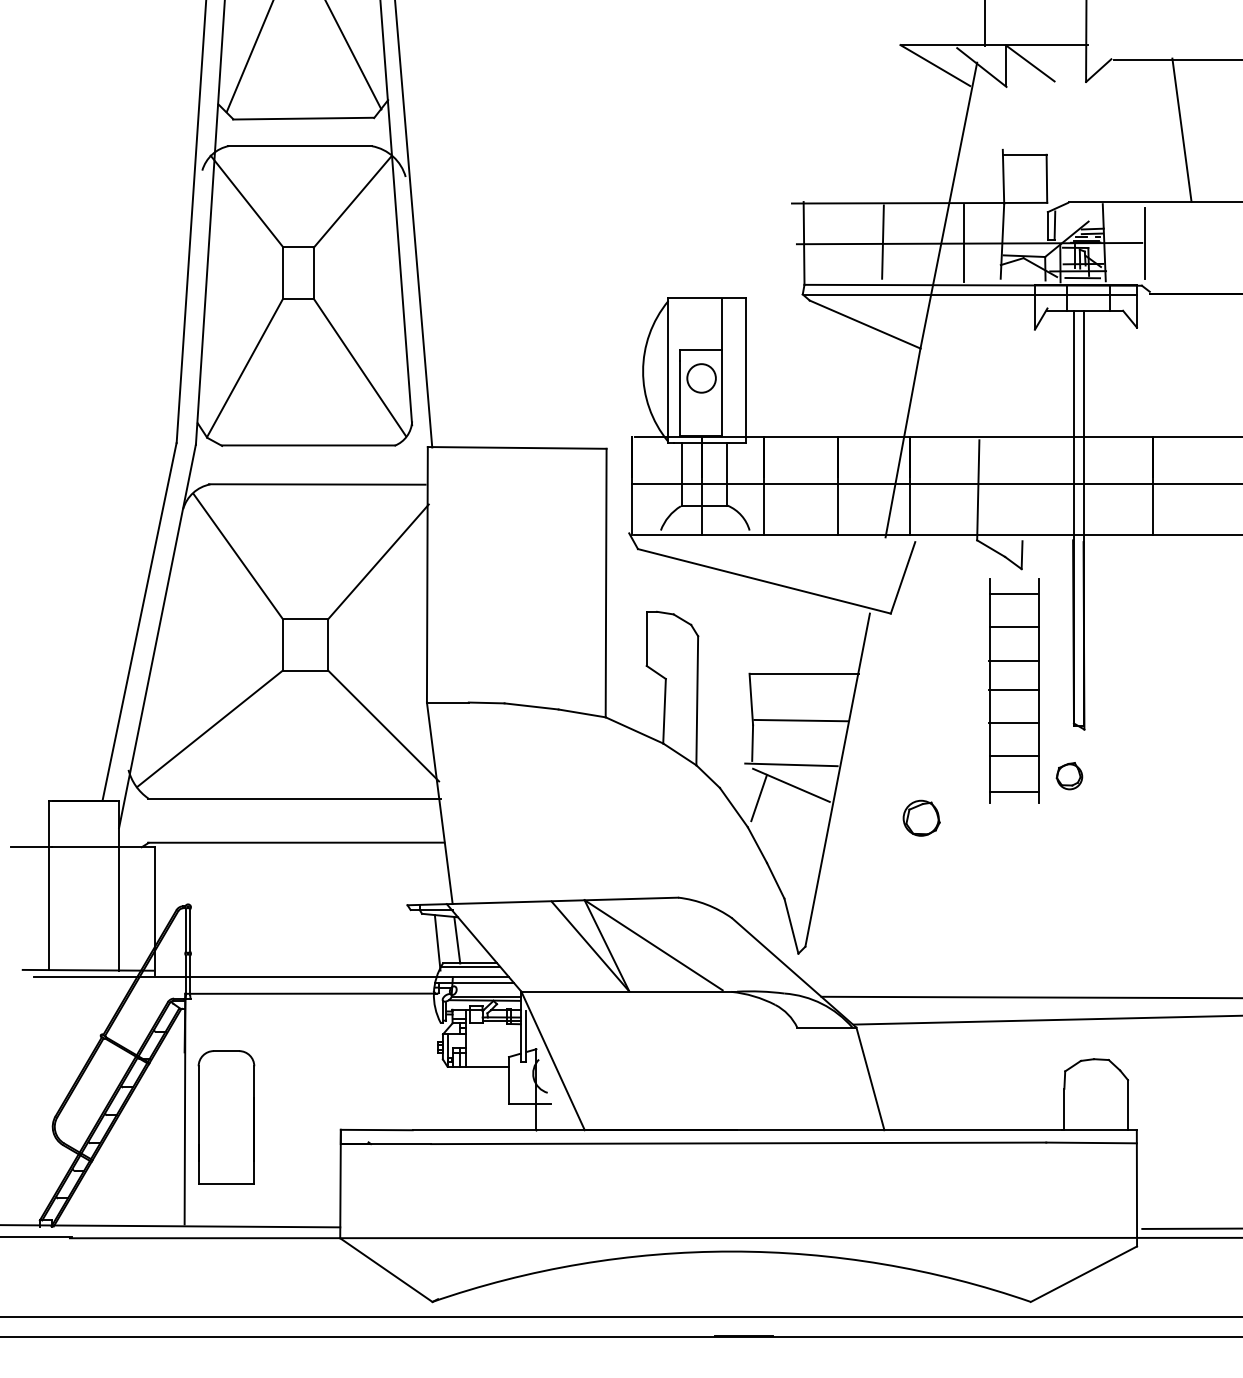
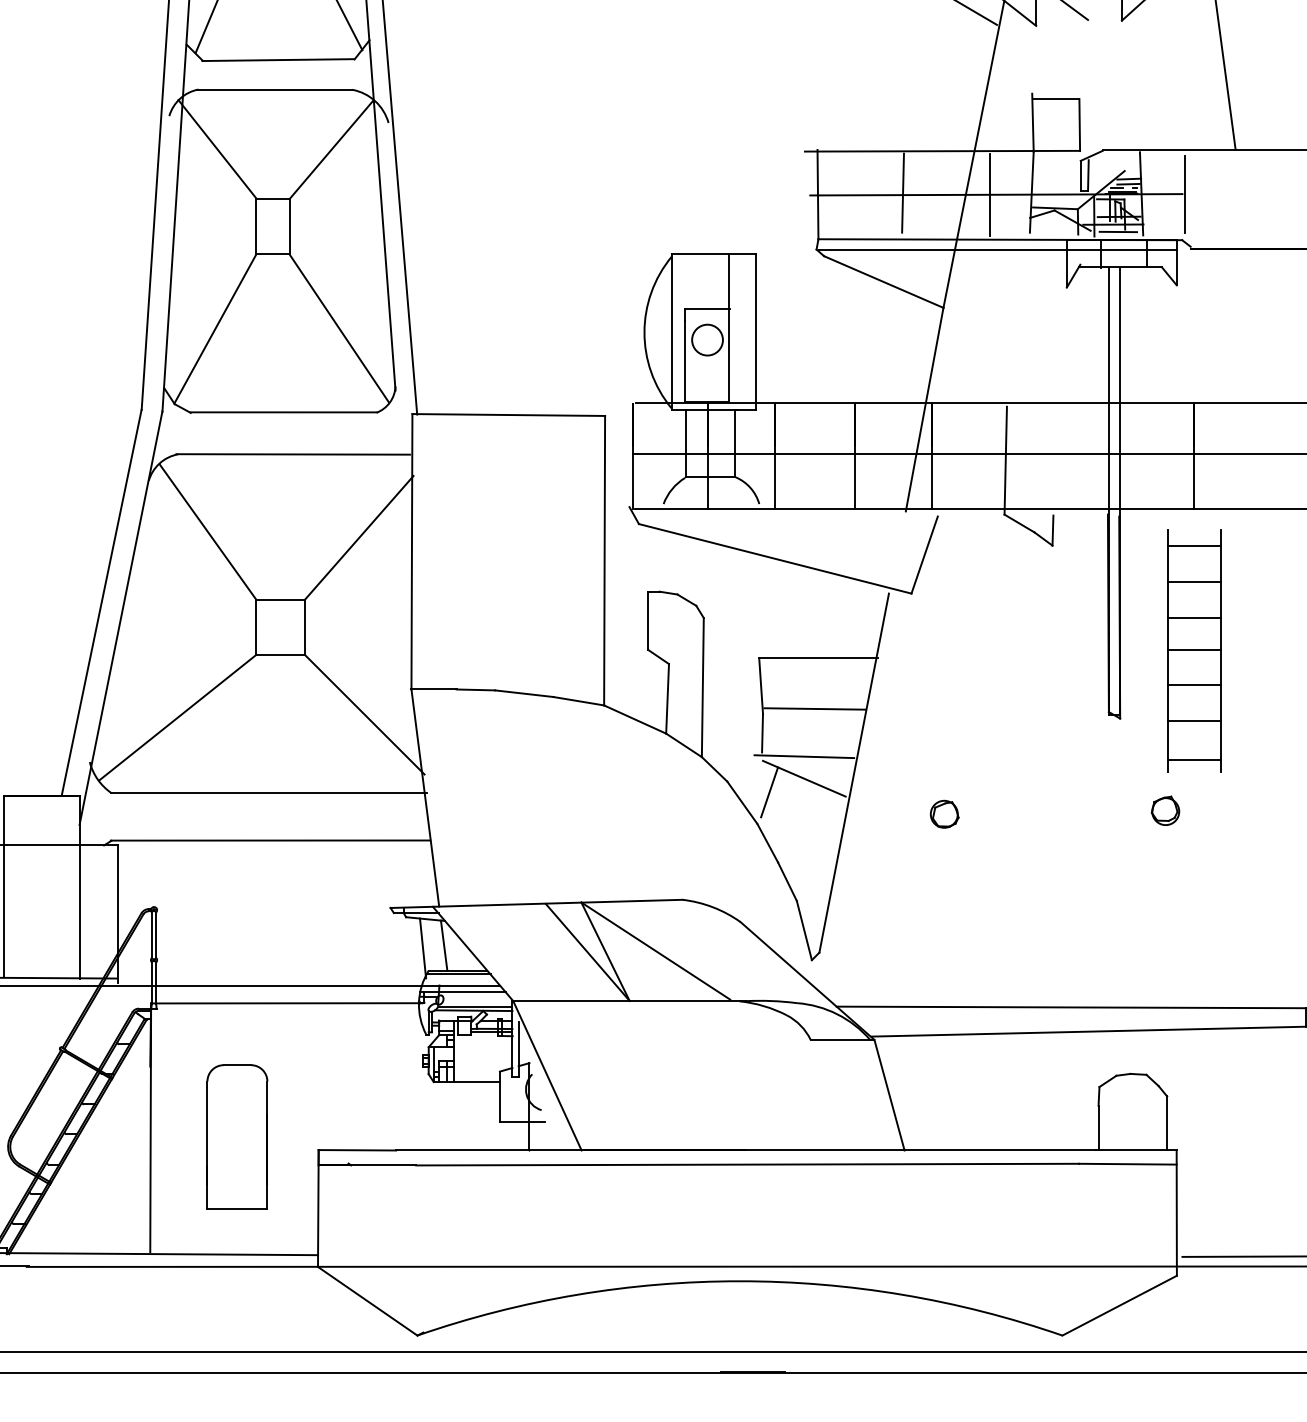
part: (1013, 690) -> (1193, 650), moved
part: (1069, 776) -> (1165, 811), moved
part: (921, 818) -> (944, 814), size x0.71
part: (226, 1117) -> (237, 1136), moved

